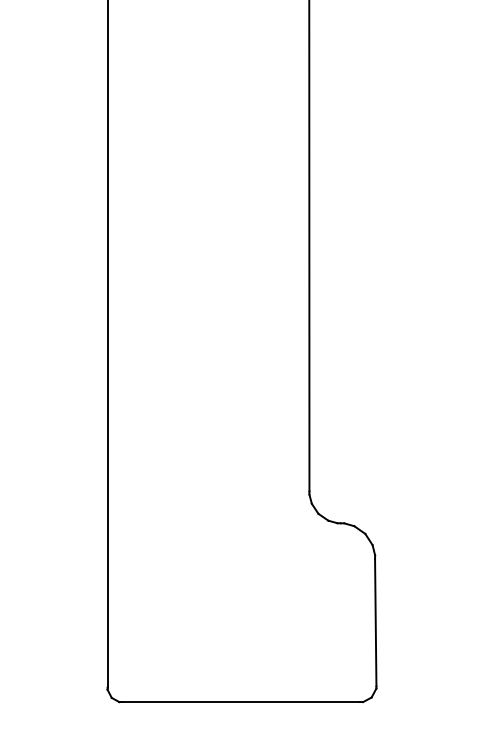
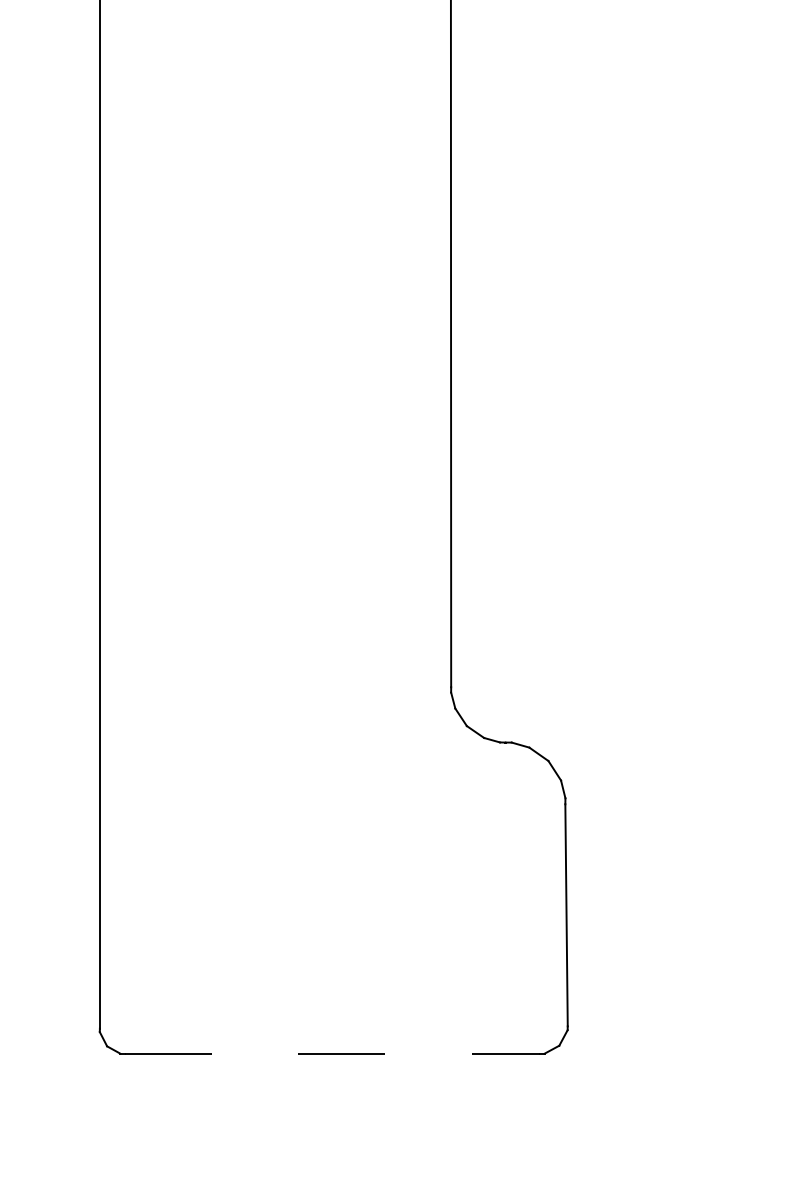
line: (241, 702) -> (332, 1054), solid -> dashed

